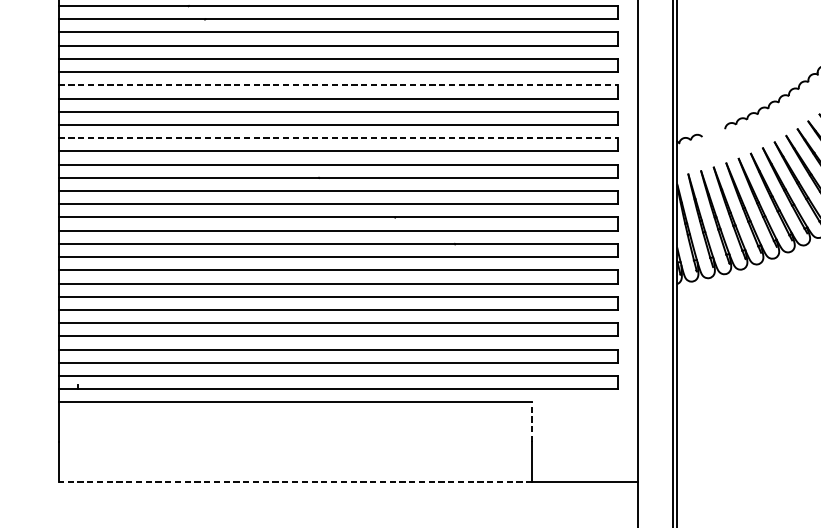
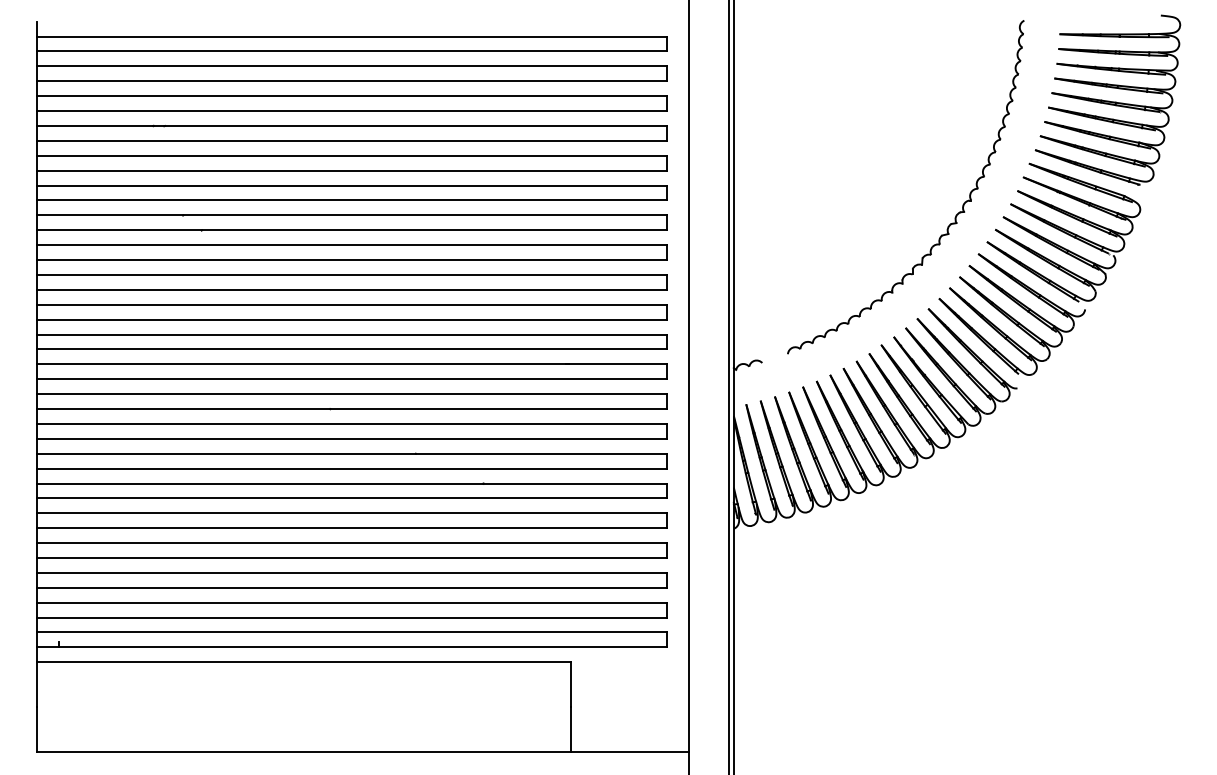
line: (338, 85) -> (352, 304), dashed -> solid
line: (338, 138) -> (352, 364), dashed -> solid
line: (532, 422) -> (570, 684), dashed -> solid
line: (295, 481) -> (303, 751), dashed -> solid

